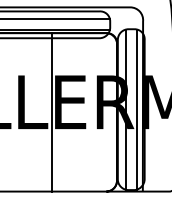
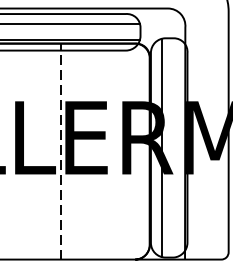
line: (137, 109) -> (177, 147), removed
line: (51, 111) -> (60, 150), solid -> dashed

